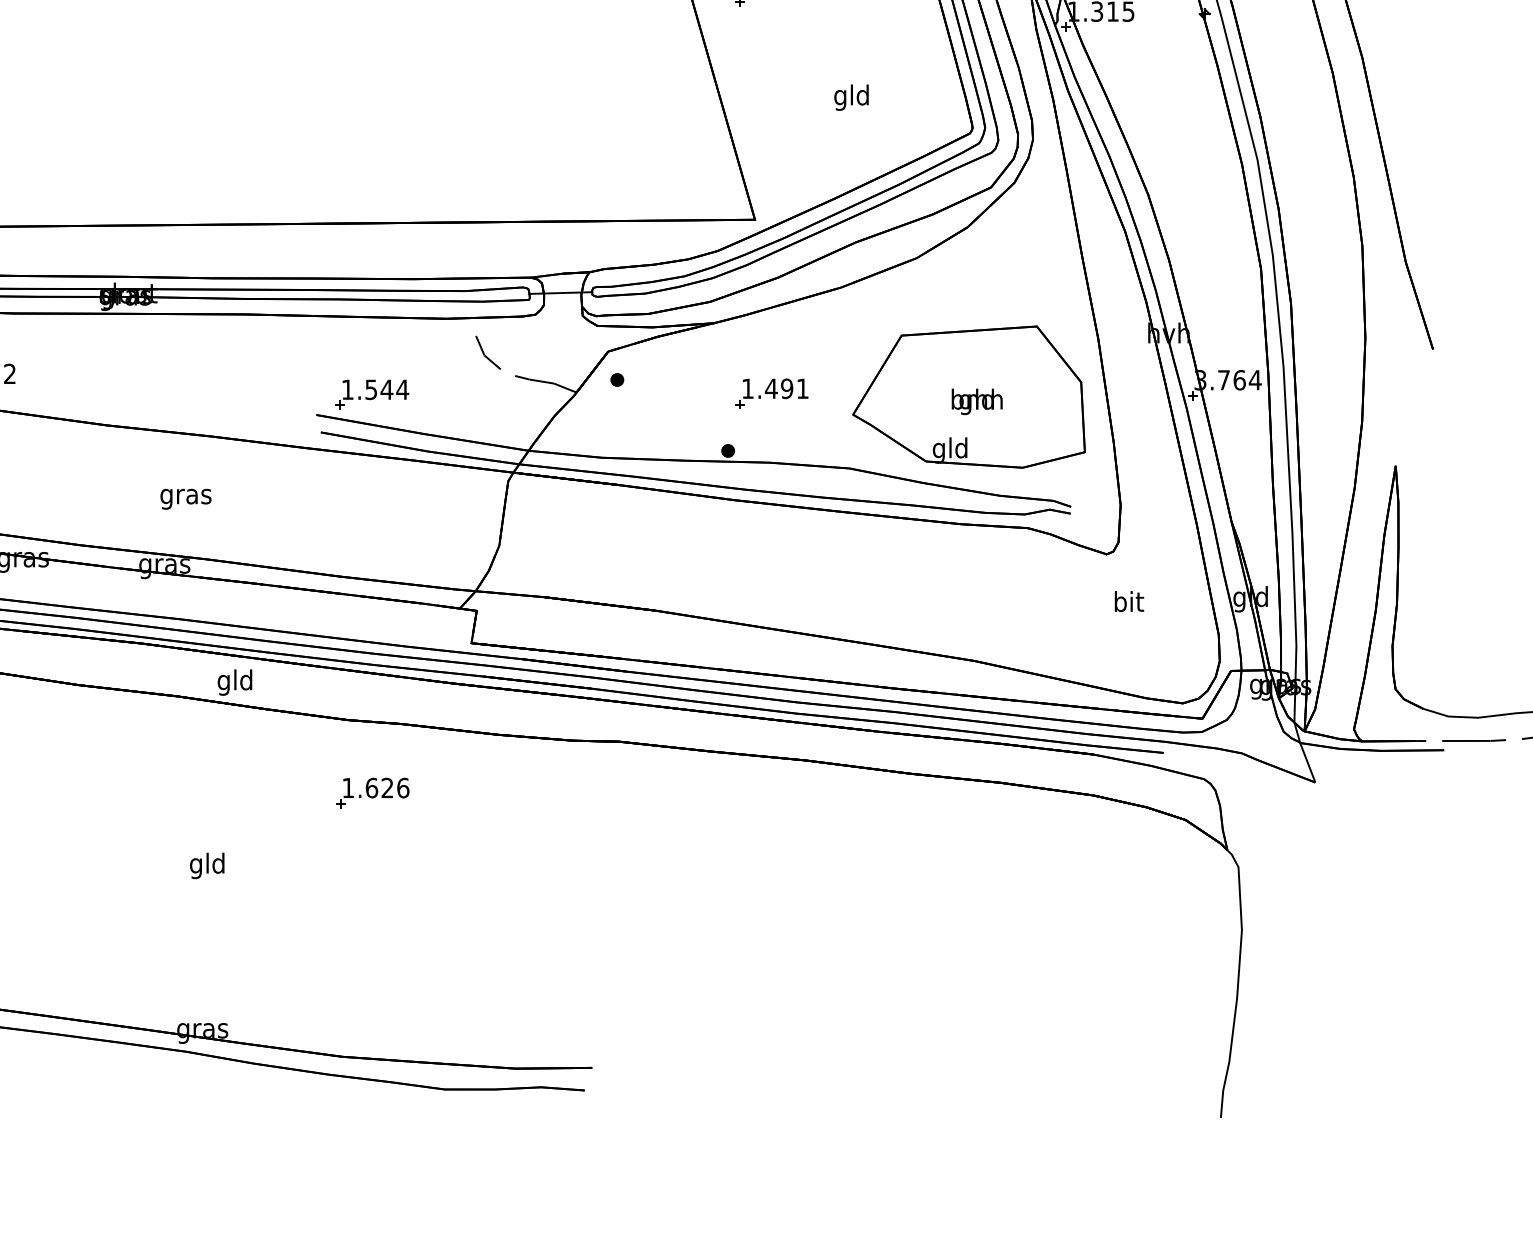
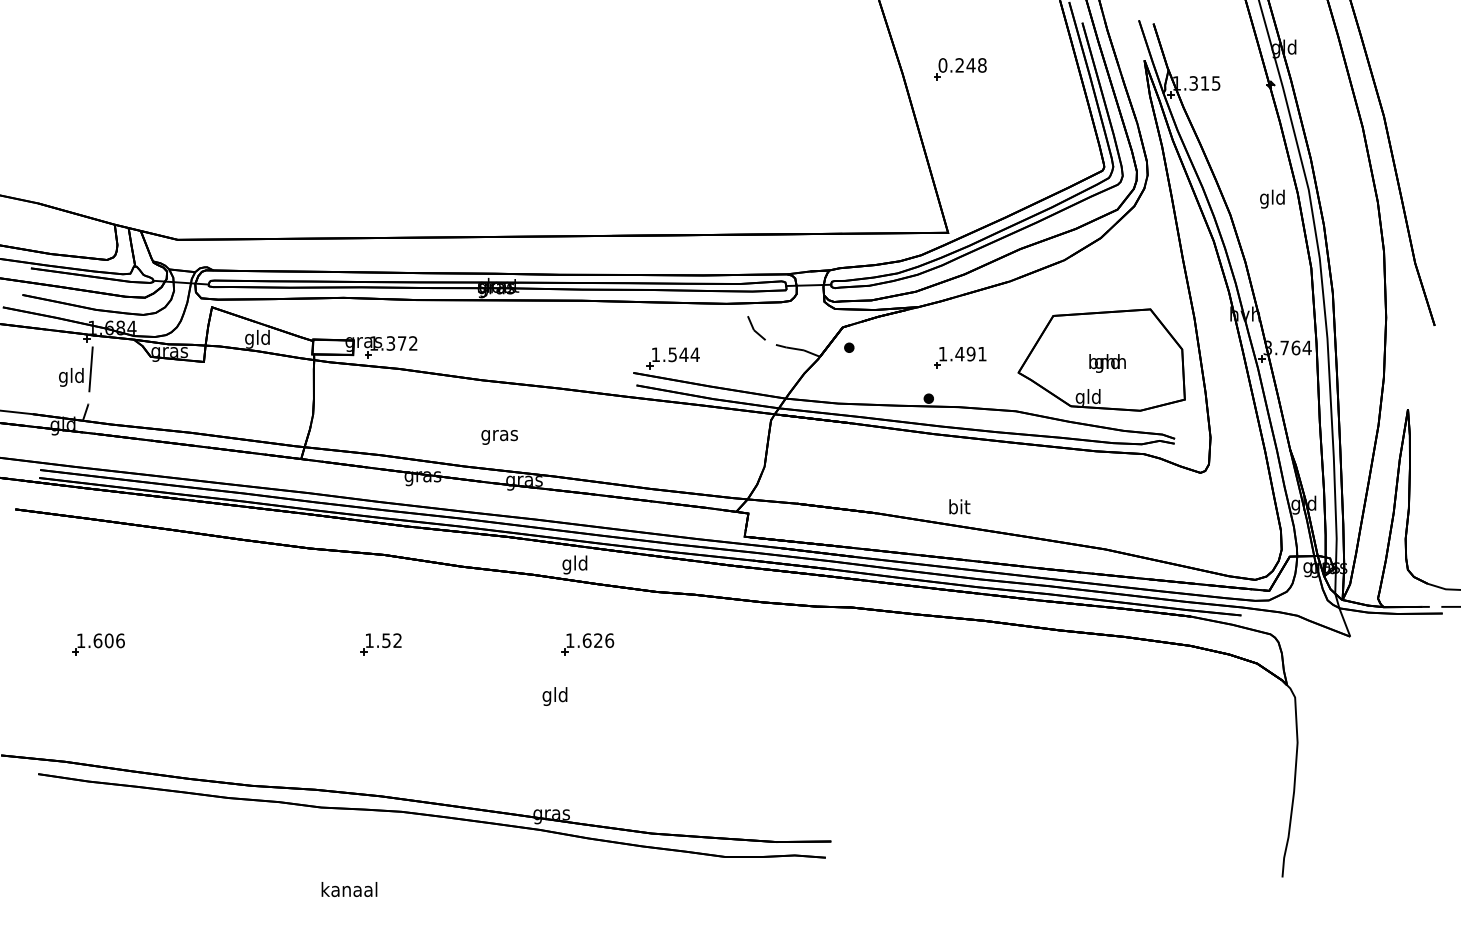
text: (851, 96) -> (1272, 198), moved
text: (185, 499) -> (499, 437), moved
text: (1128, 601) -> (959, 506), moved
part: (372, 793) -> (587, 644), moved

